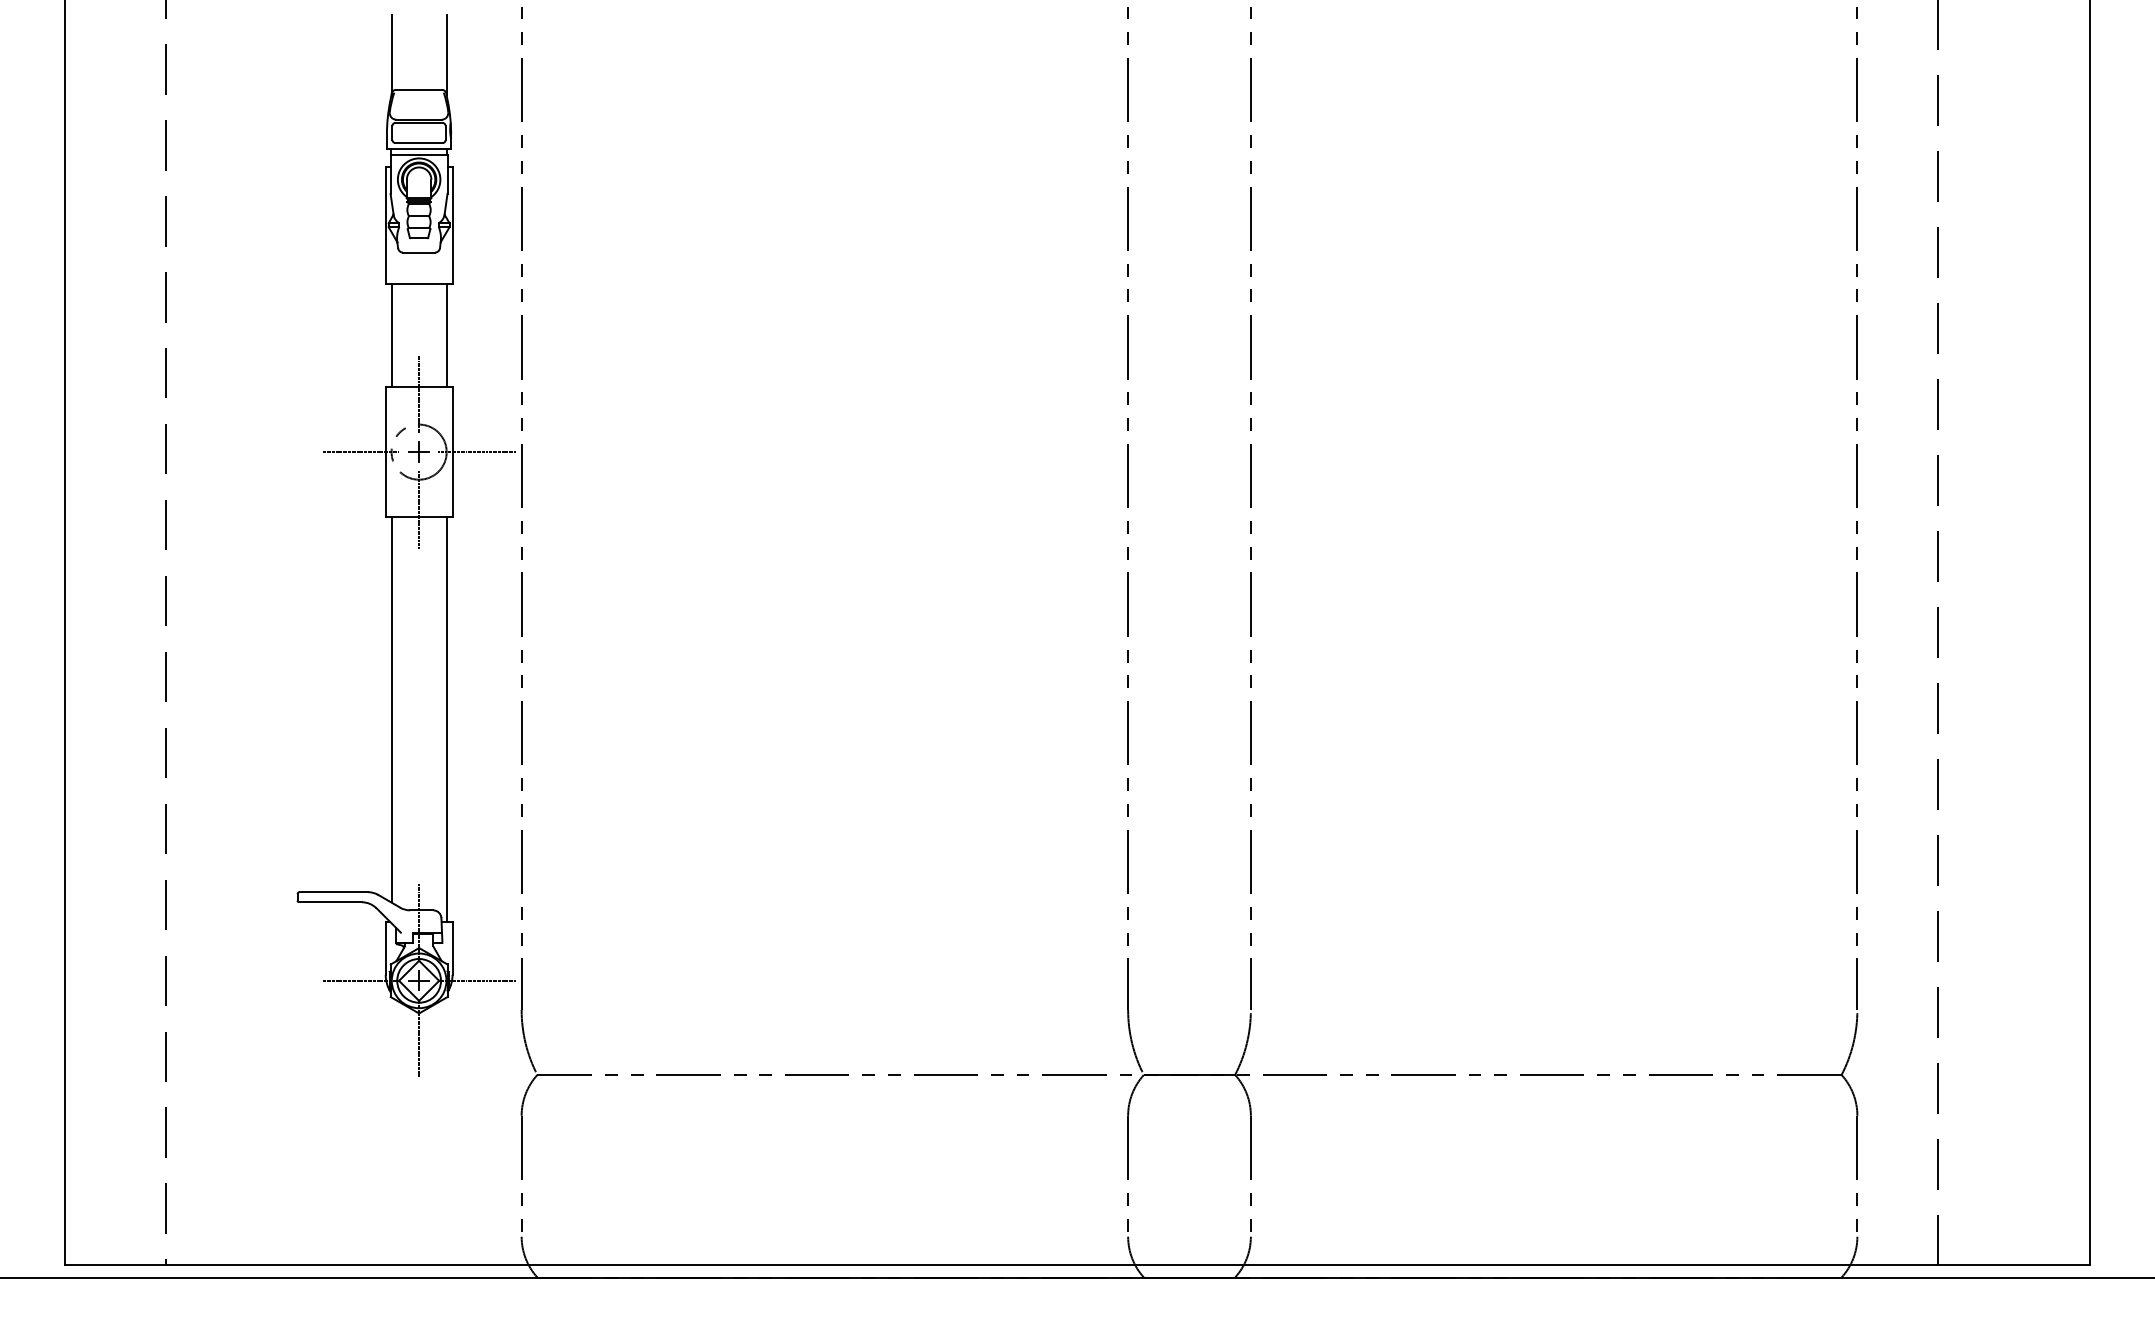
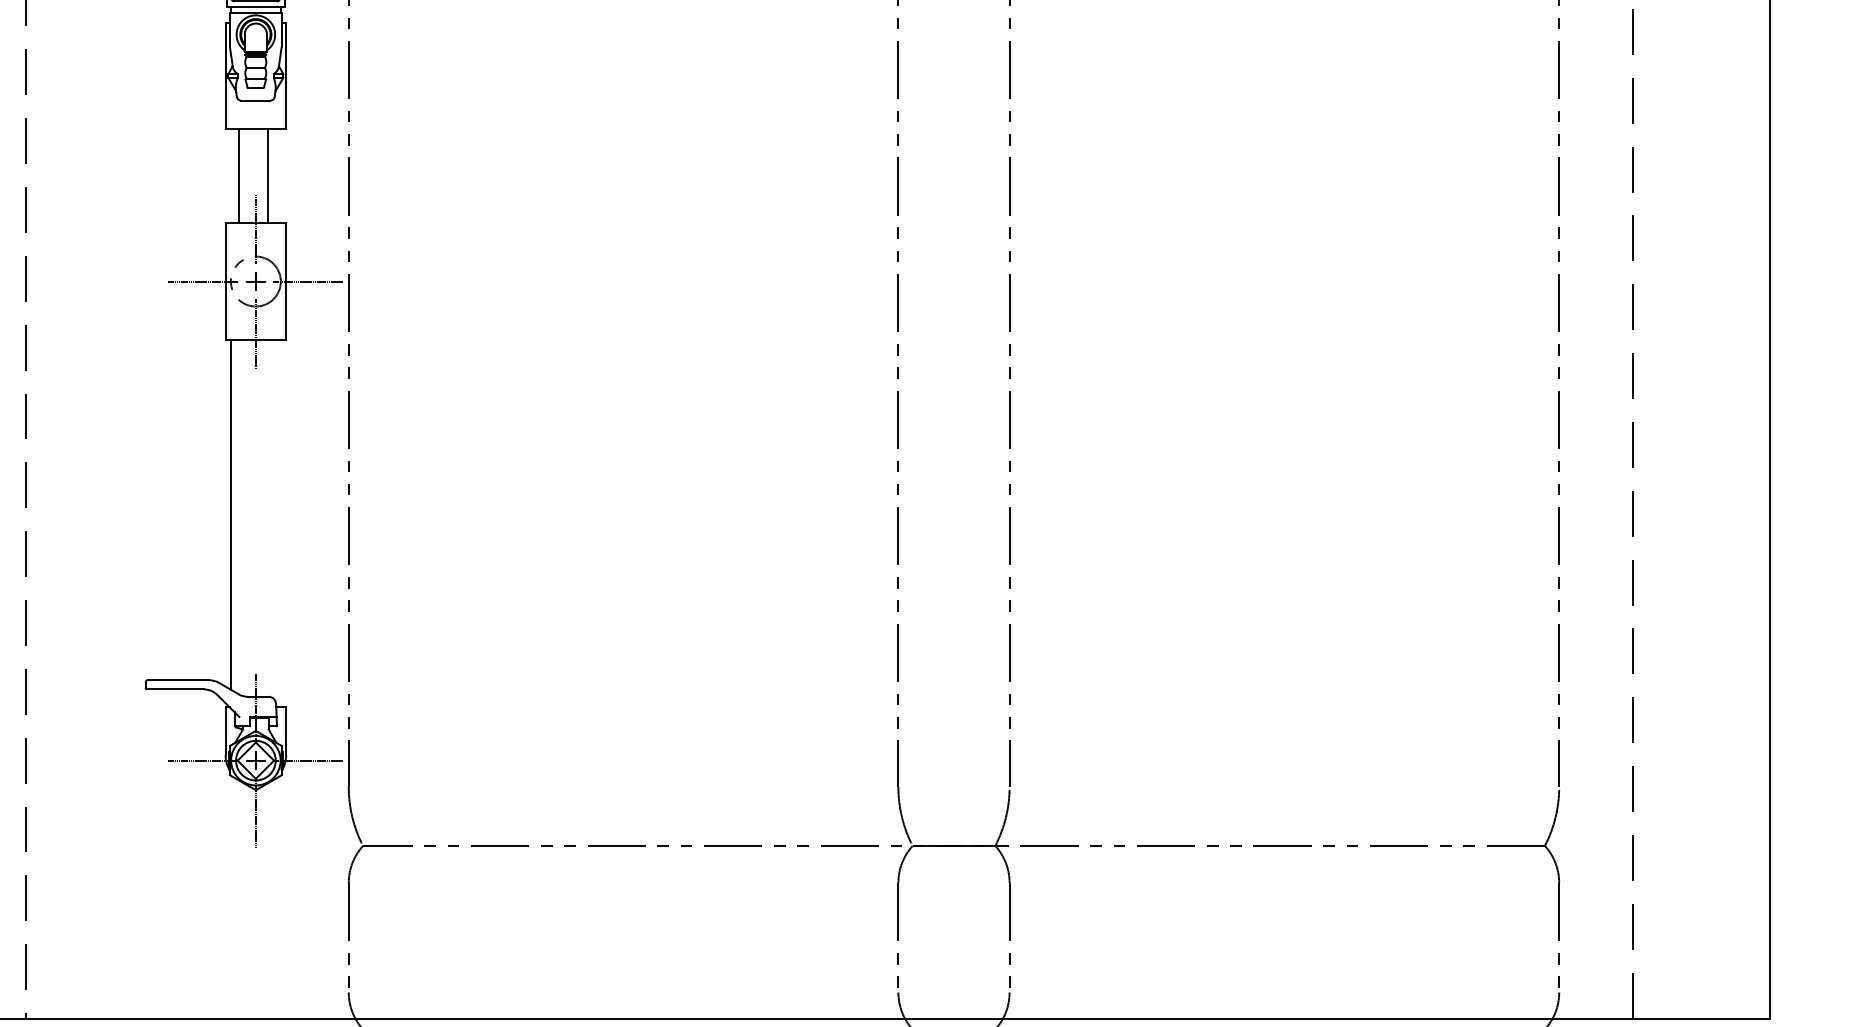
line: (391, 335) -> (267, 175), moved
line: (446, 335) -> (238, 175), moved
line: (446, 719) -> (280, 523), removed

